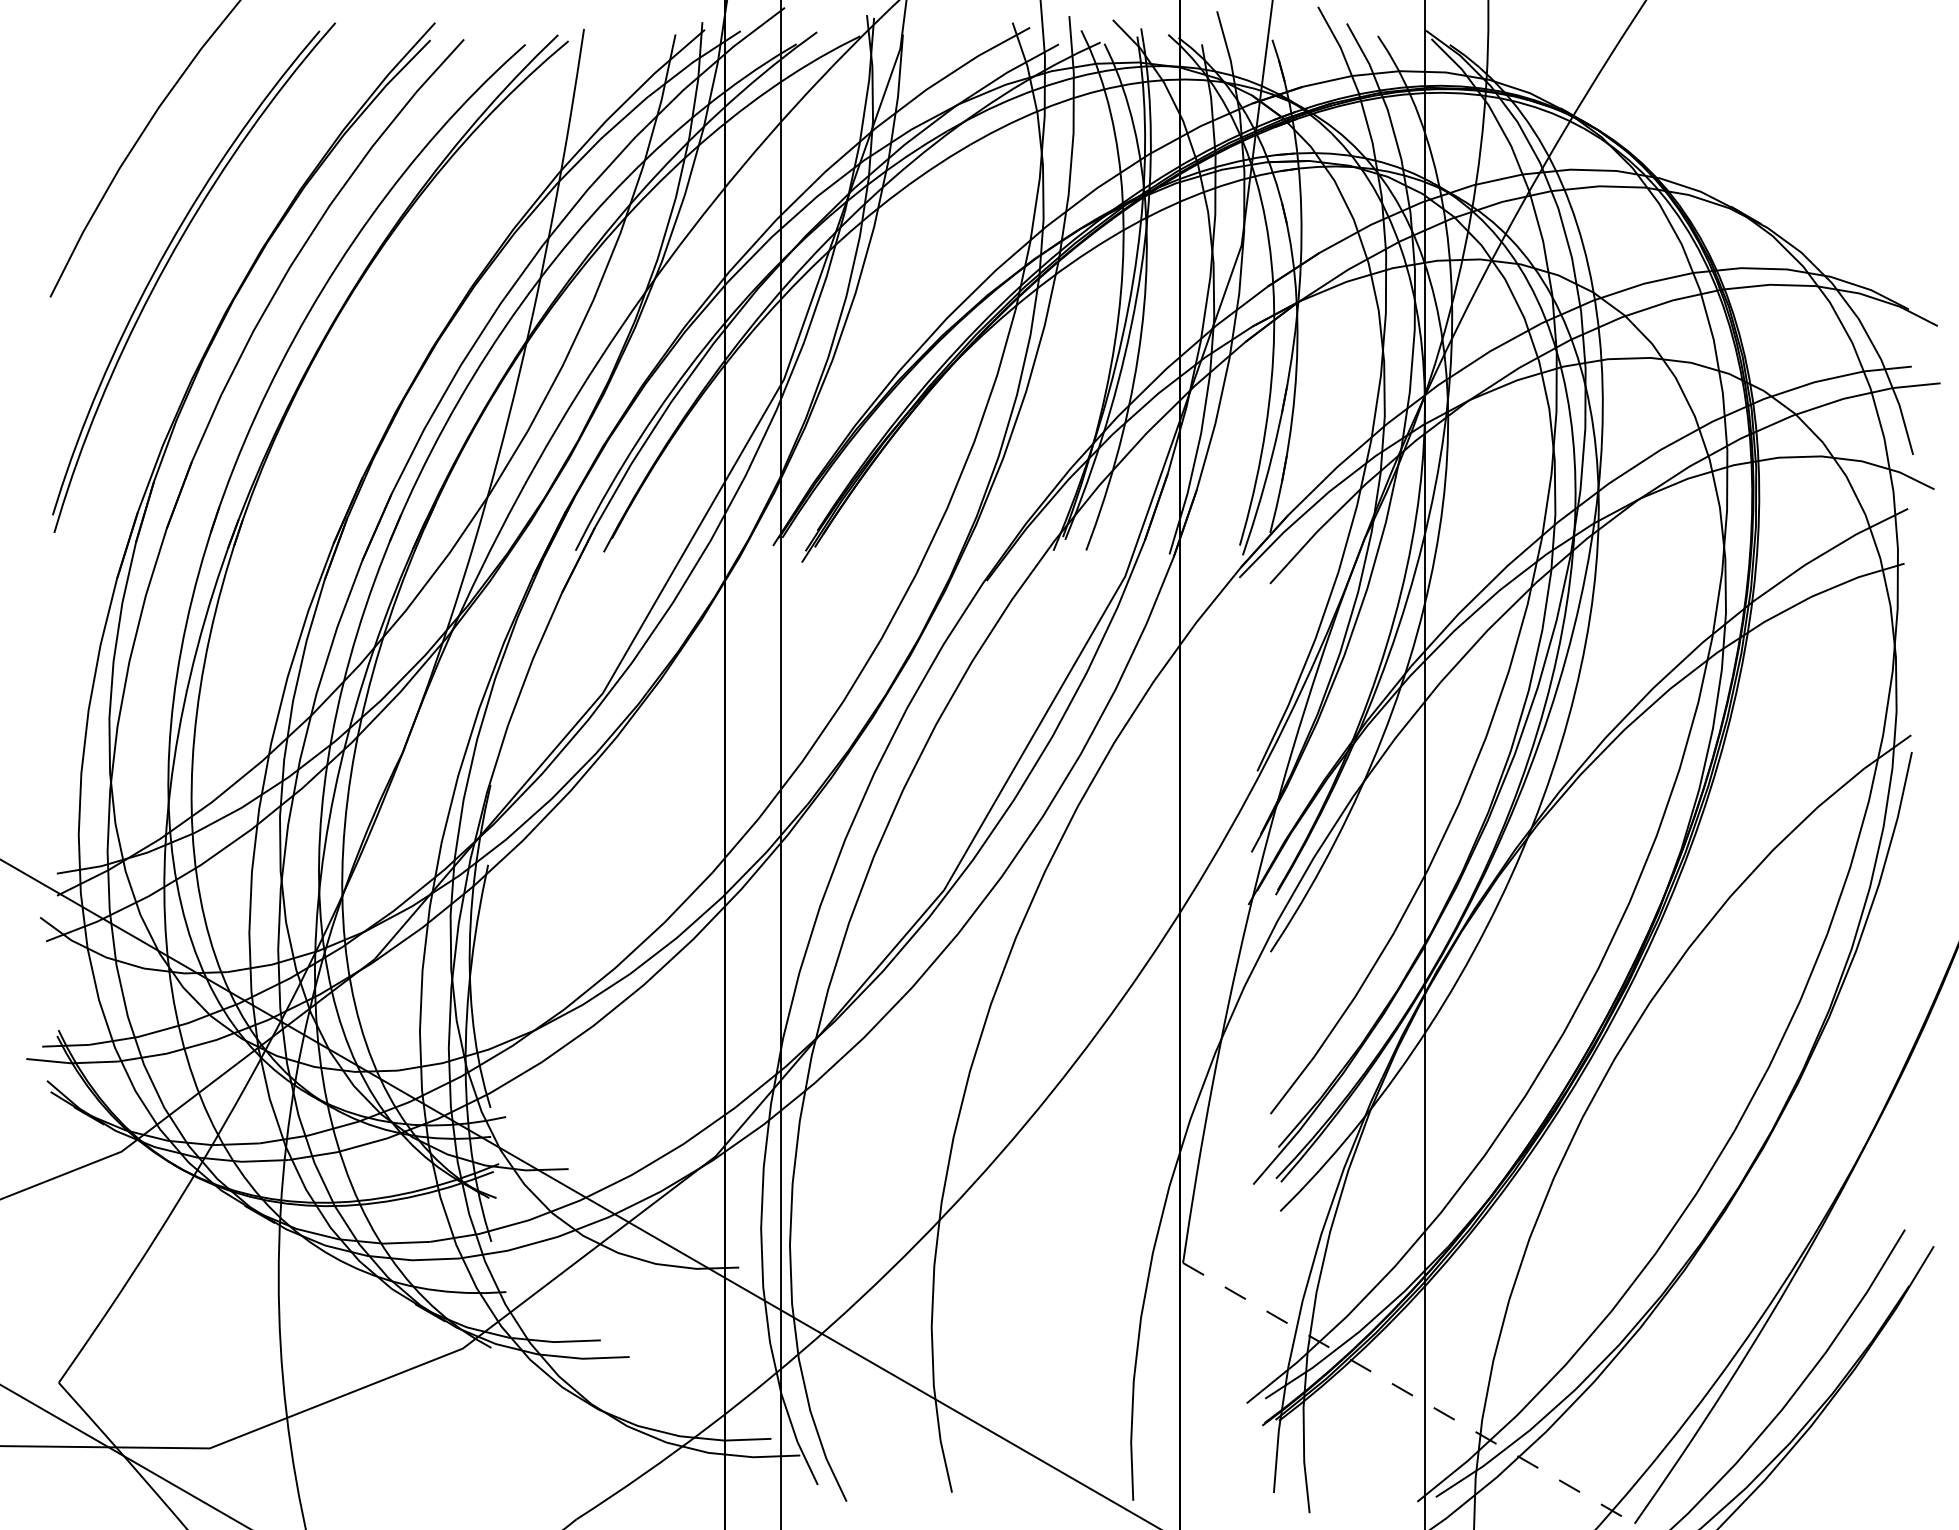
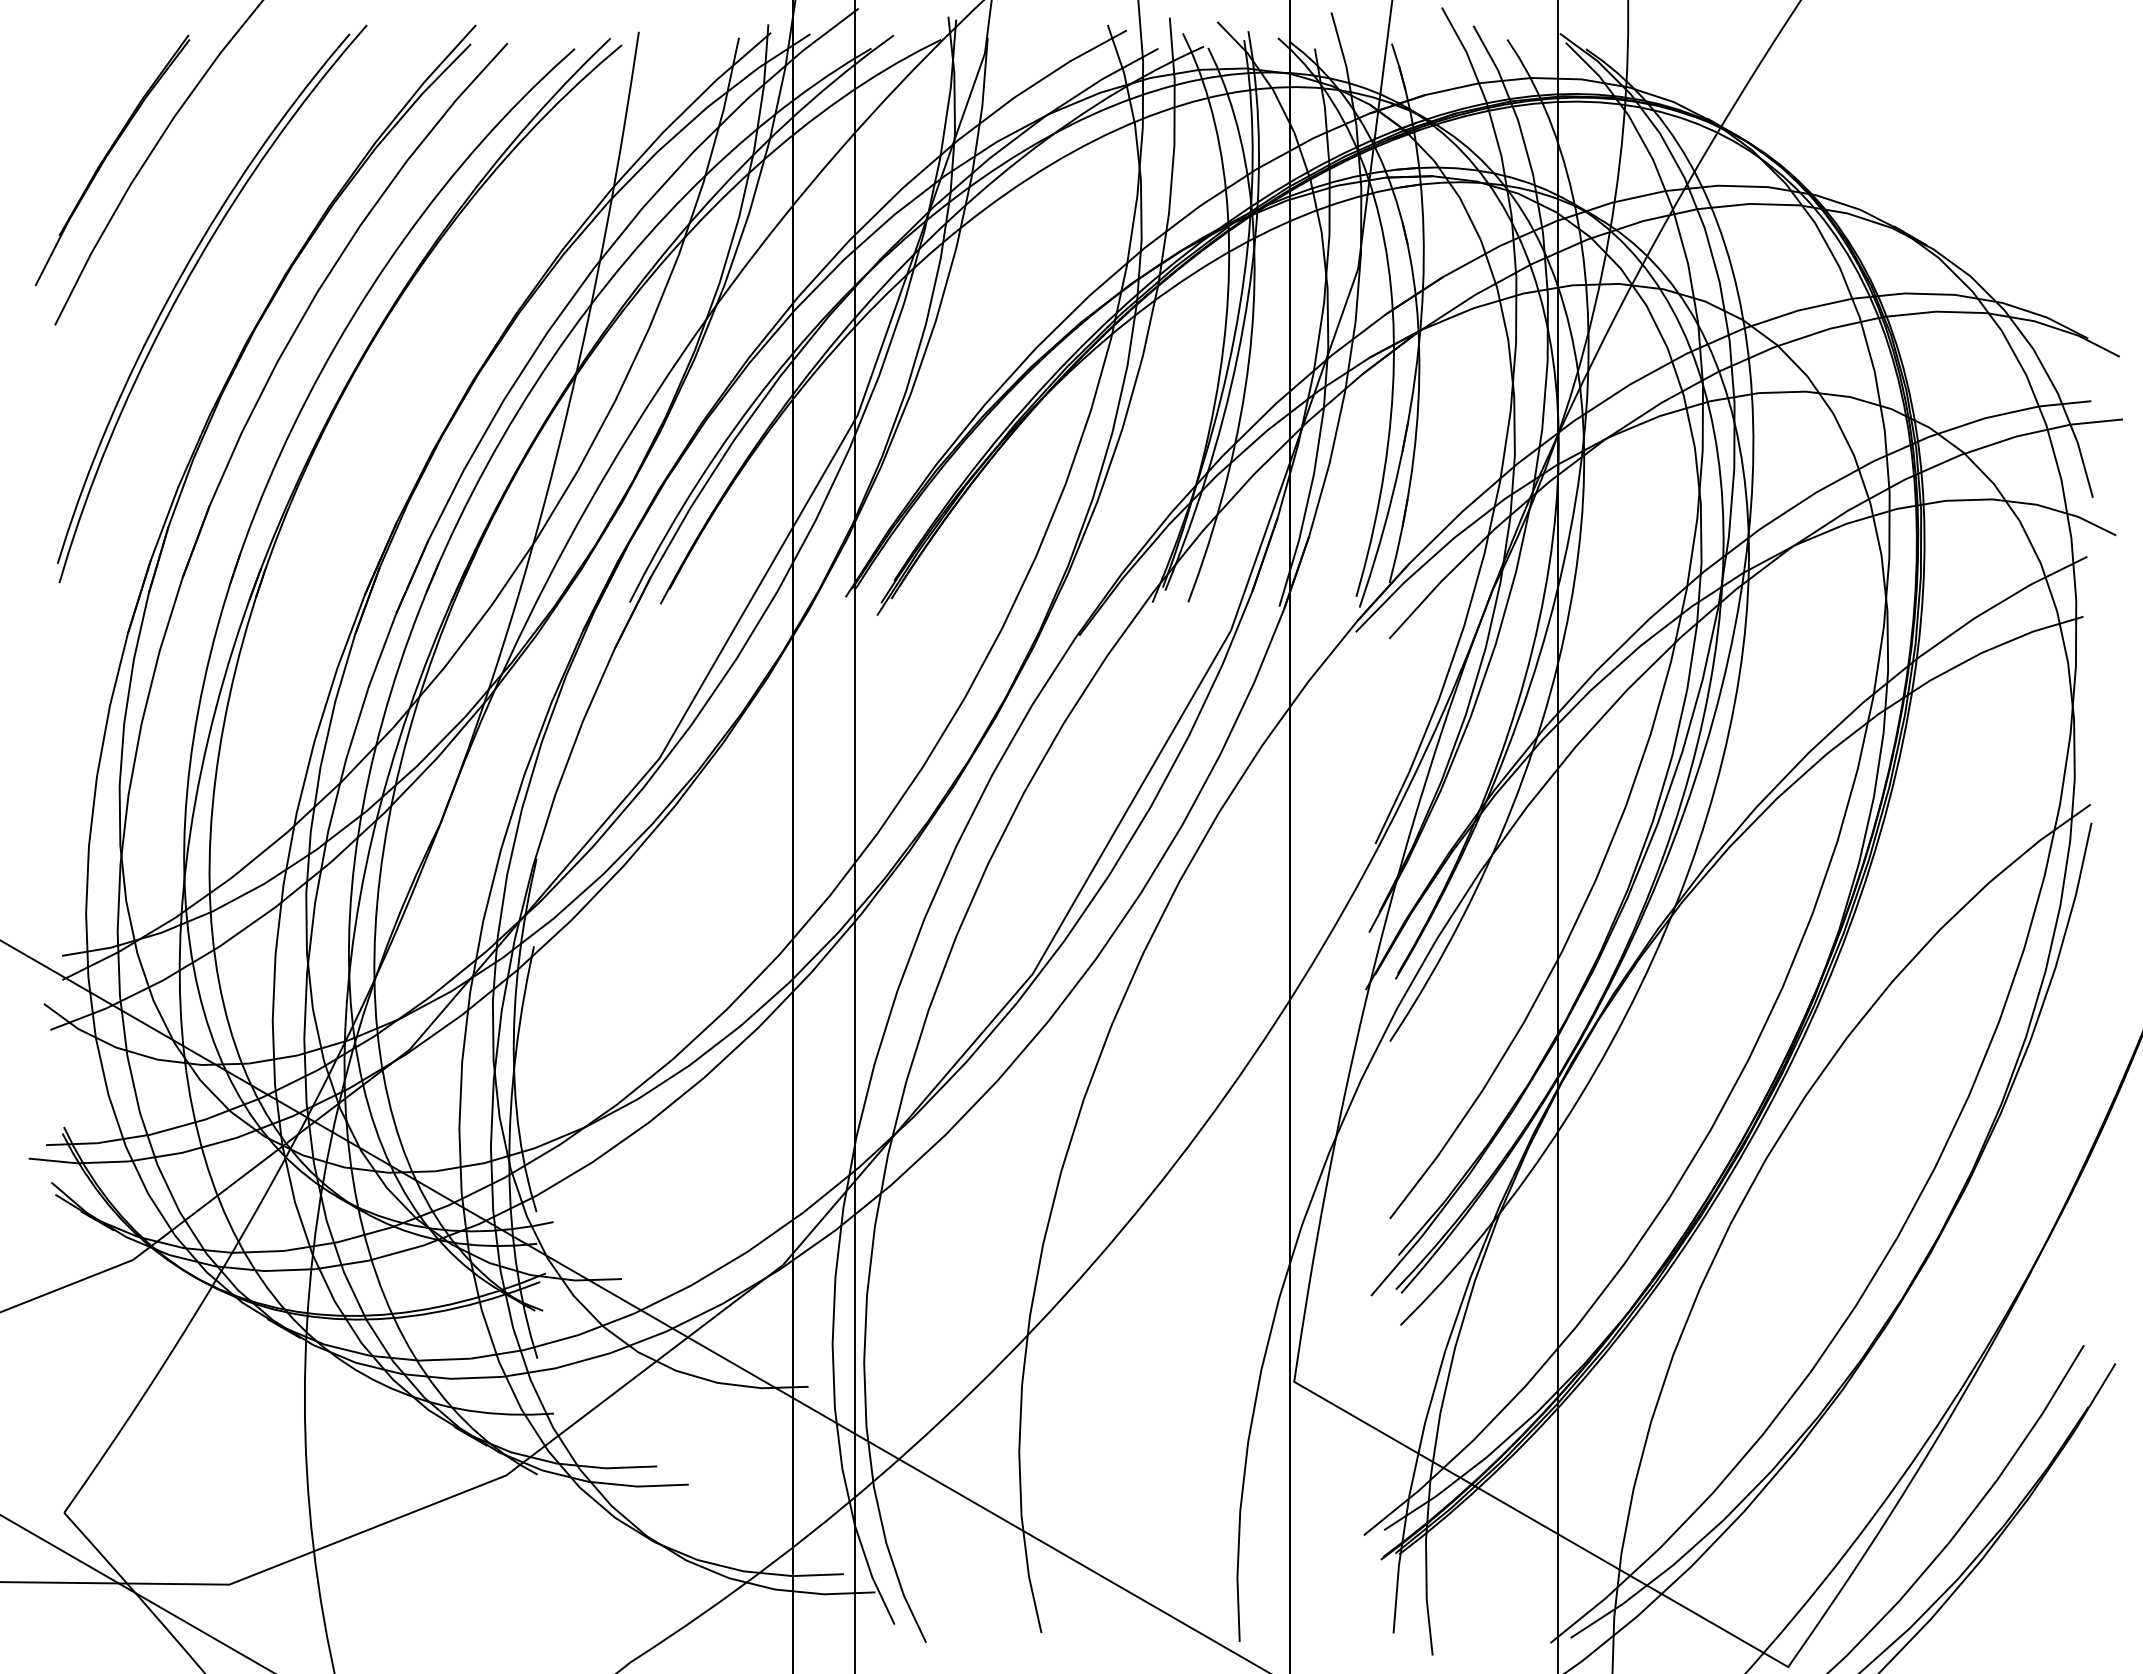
part: (97, 144) -> (106, 158), added
line: (1409, 1393) -> (1541, 1524), dashed -> solid

